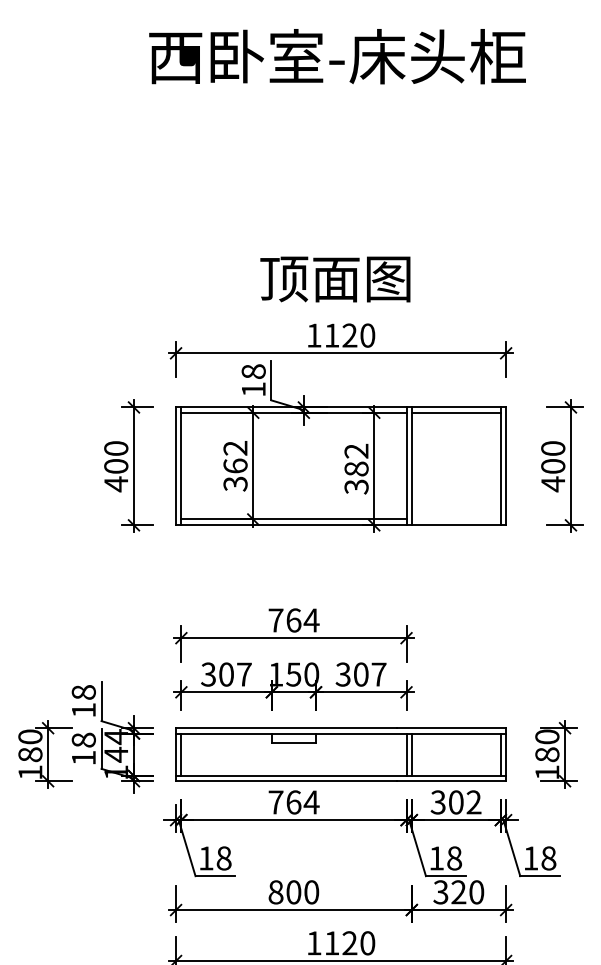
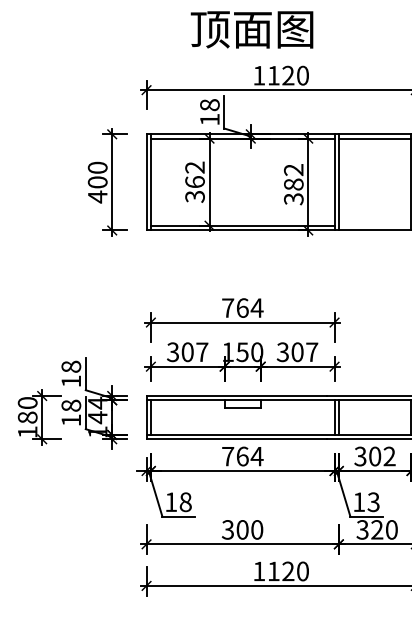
text: (335, 279) -> (252, 29), moved
text: (454, 858) -> (373, 502), 18 -> 13
text: (275, 892) -> (227, 530), 800 -> 300

